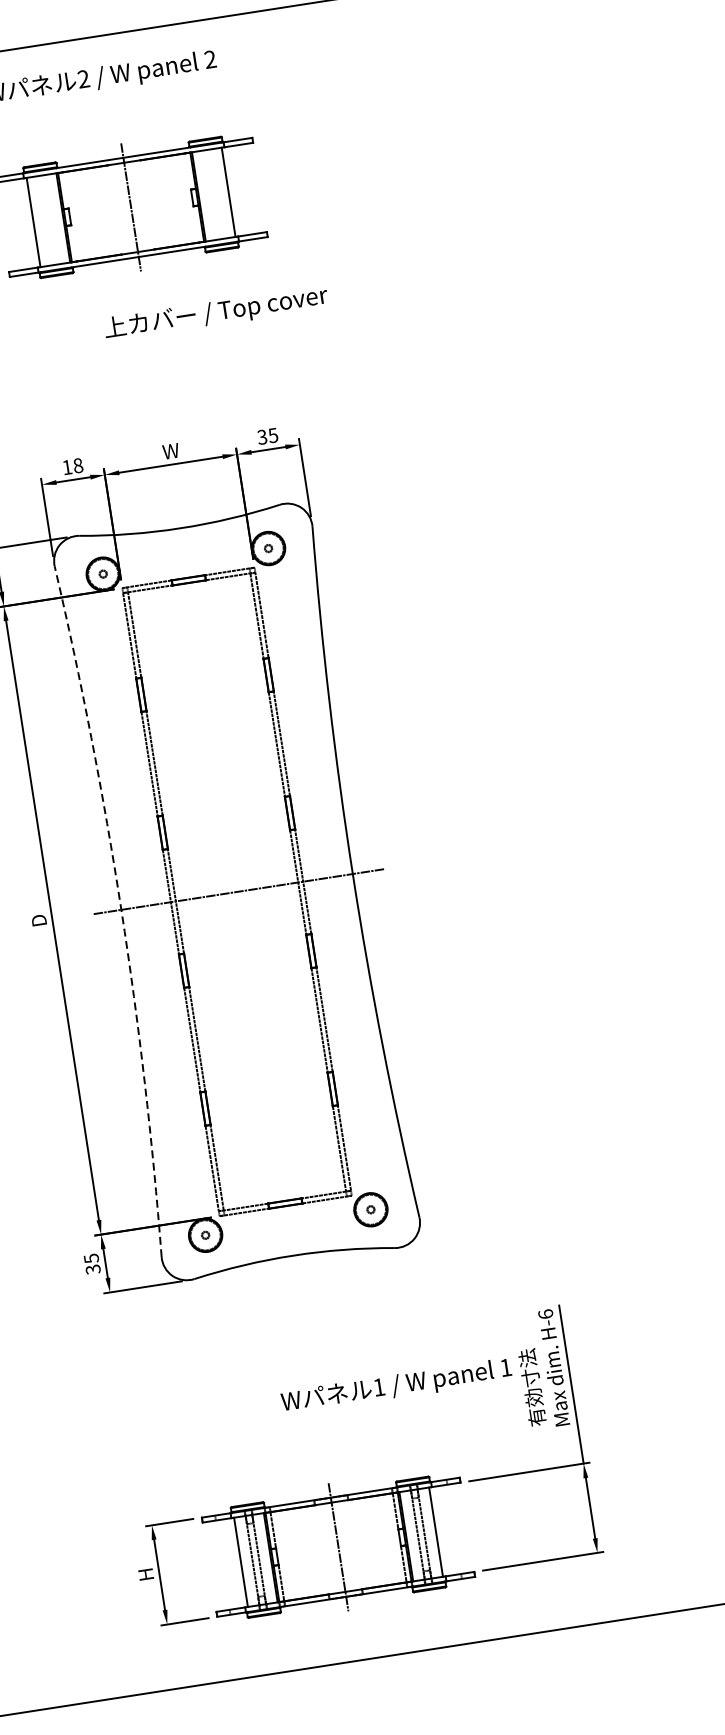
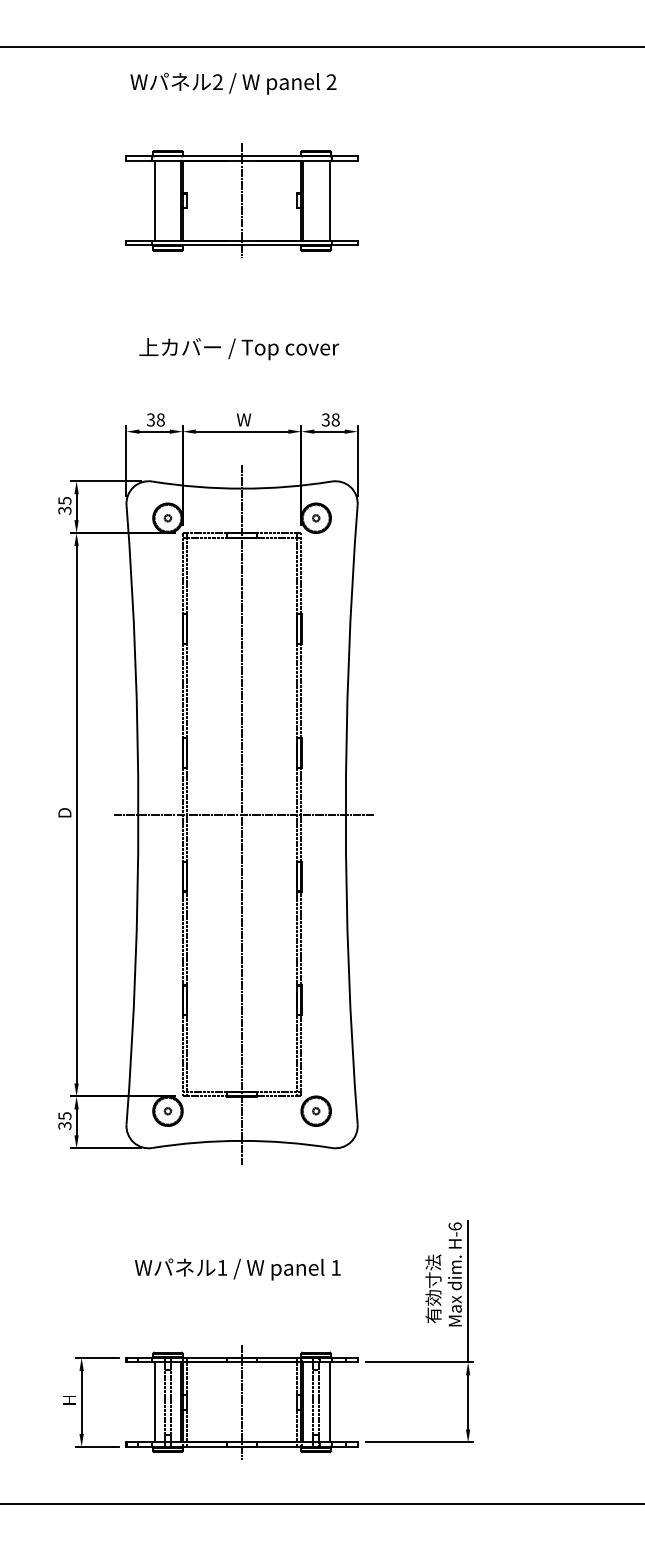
text: (216, 313) -> (239, 349), moved
text: (273, 435) -> (335, 419), 35 -> 38
text: (66, 466) -> (150, 419), 18 -> 38
line: (237, 891) -> (242, 814), added
arc: (121, 909) -> (138, 814), dashed -> solid
text: (396, 1386) -> (237, 1269), moved

